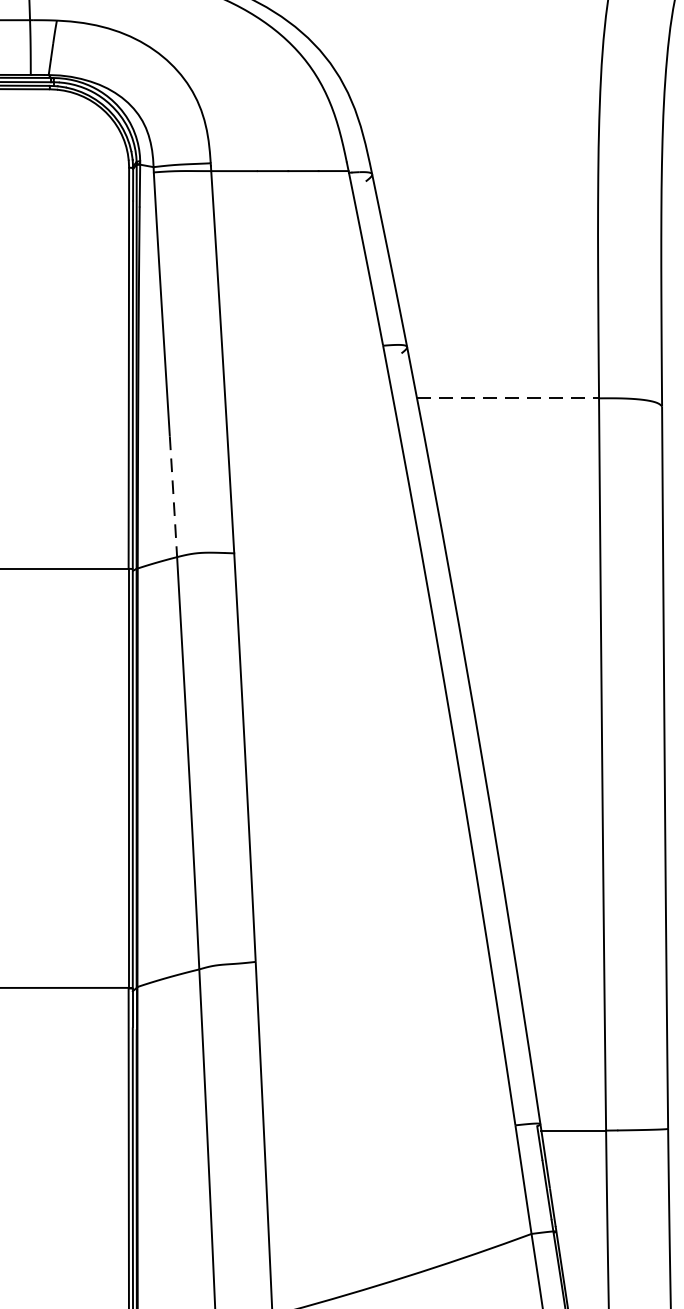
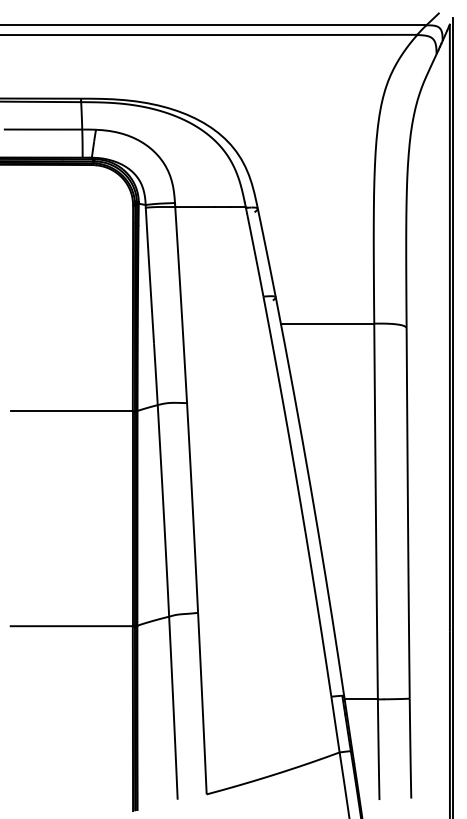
line: (507, 398) -> (327, 323), dashed -> solid
line: (172, 497) -> (155, 374), dashed -> solid

